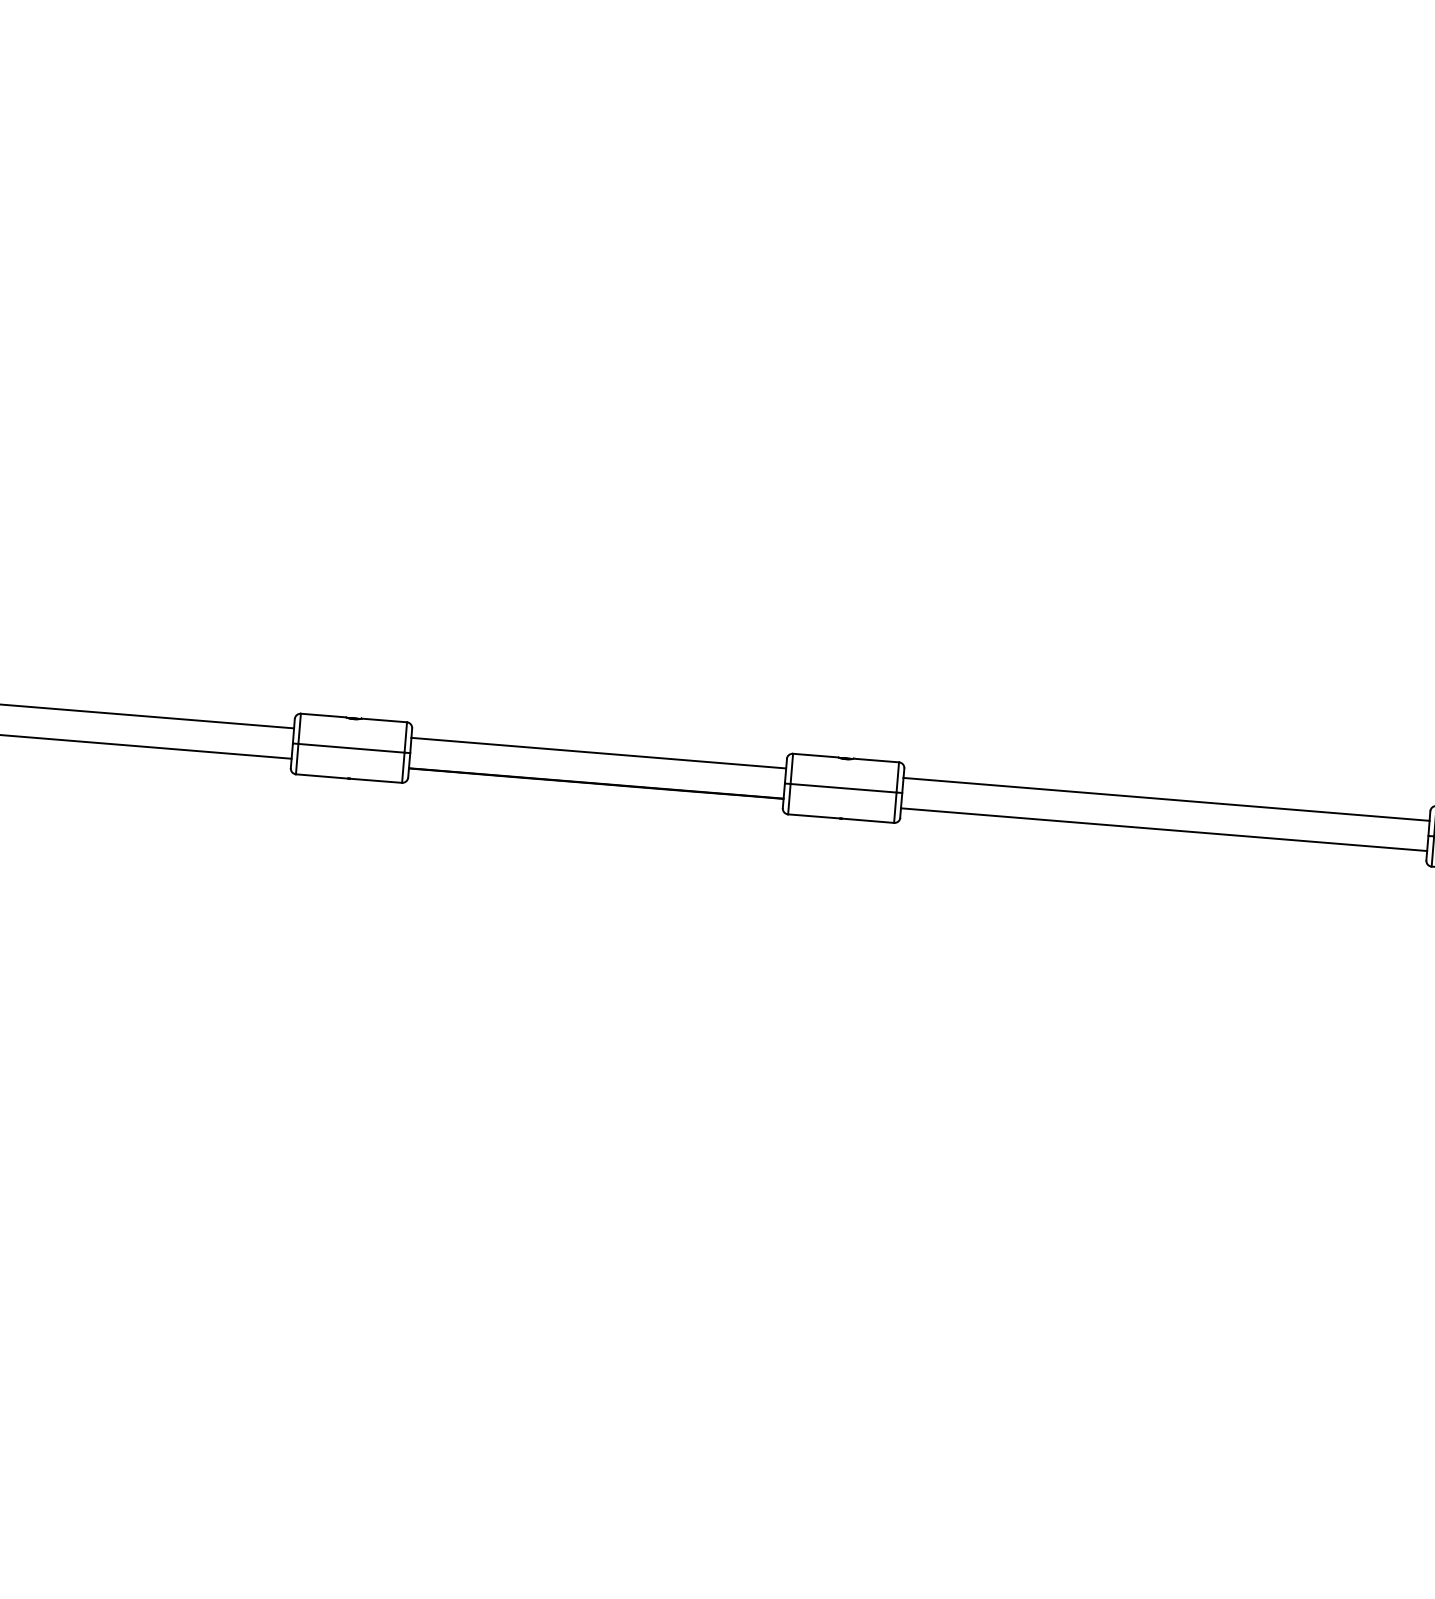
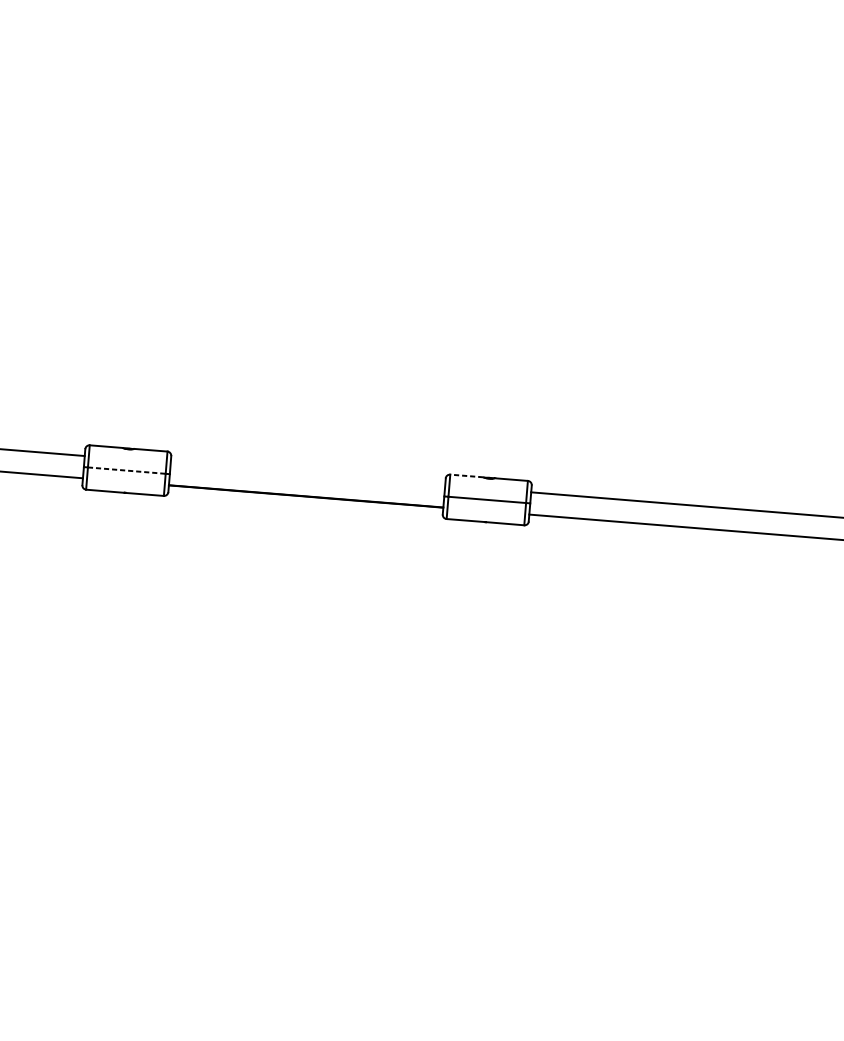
line: (352, 748) -> (127, 470), solid -> dashed
line: (598, 752) -> (307, 473), removed
line: (815, 755) -> (466, 475), solid -> dashed

